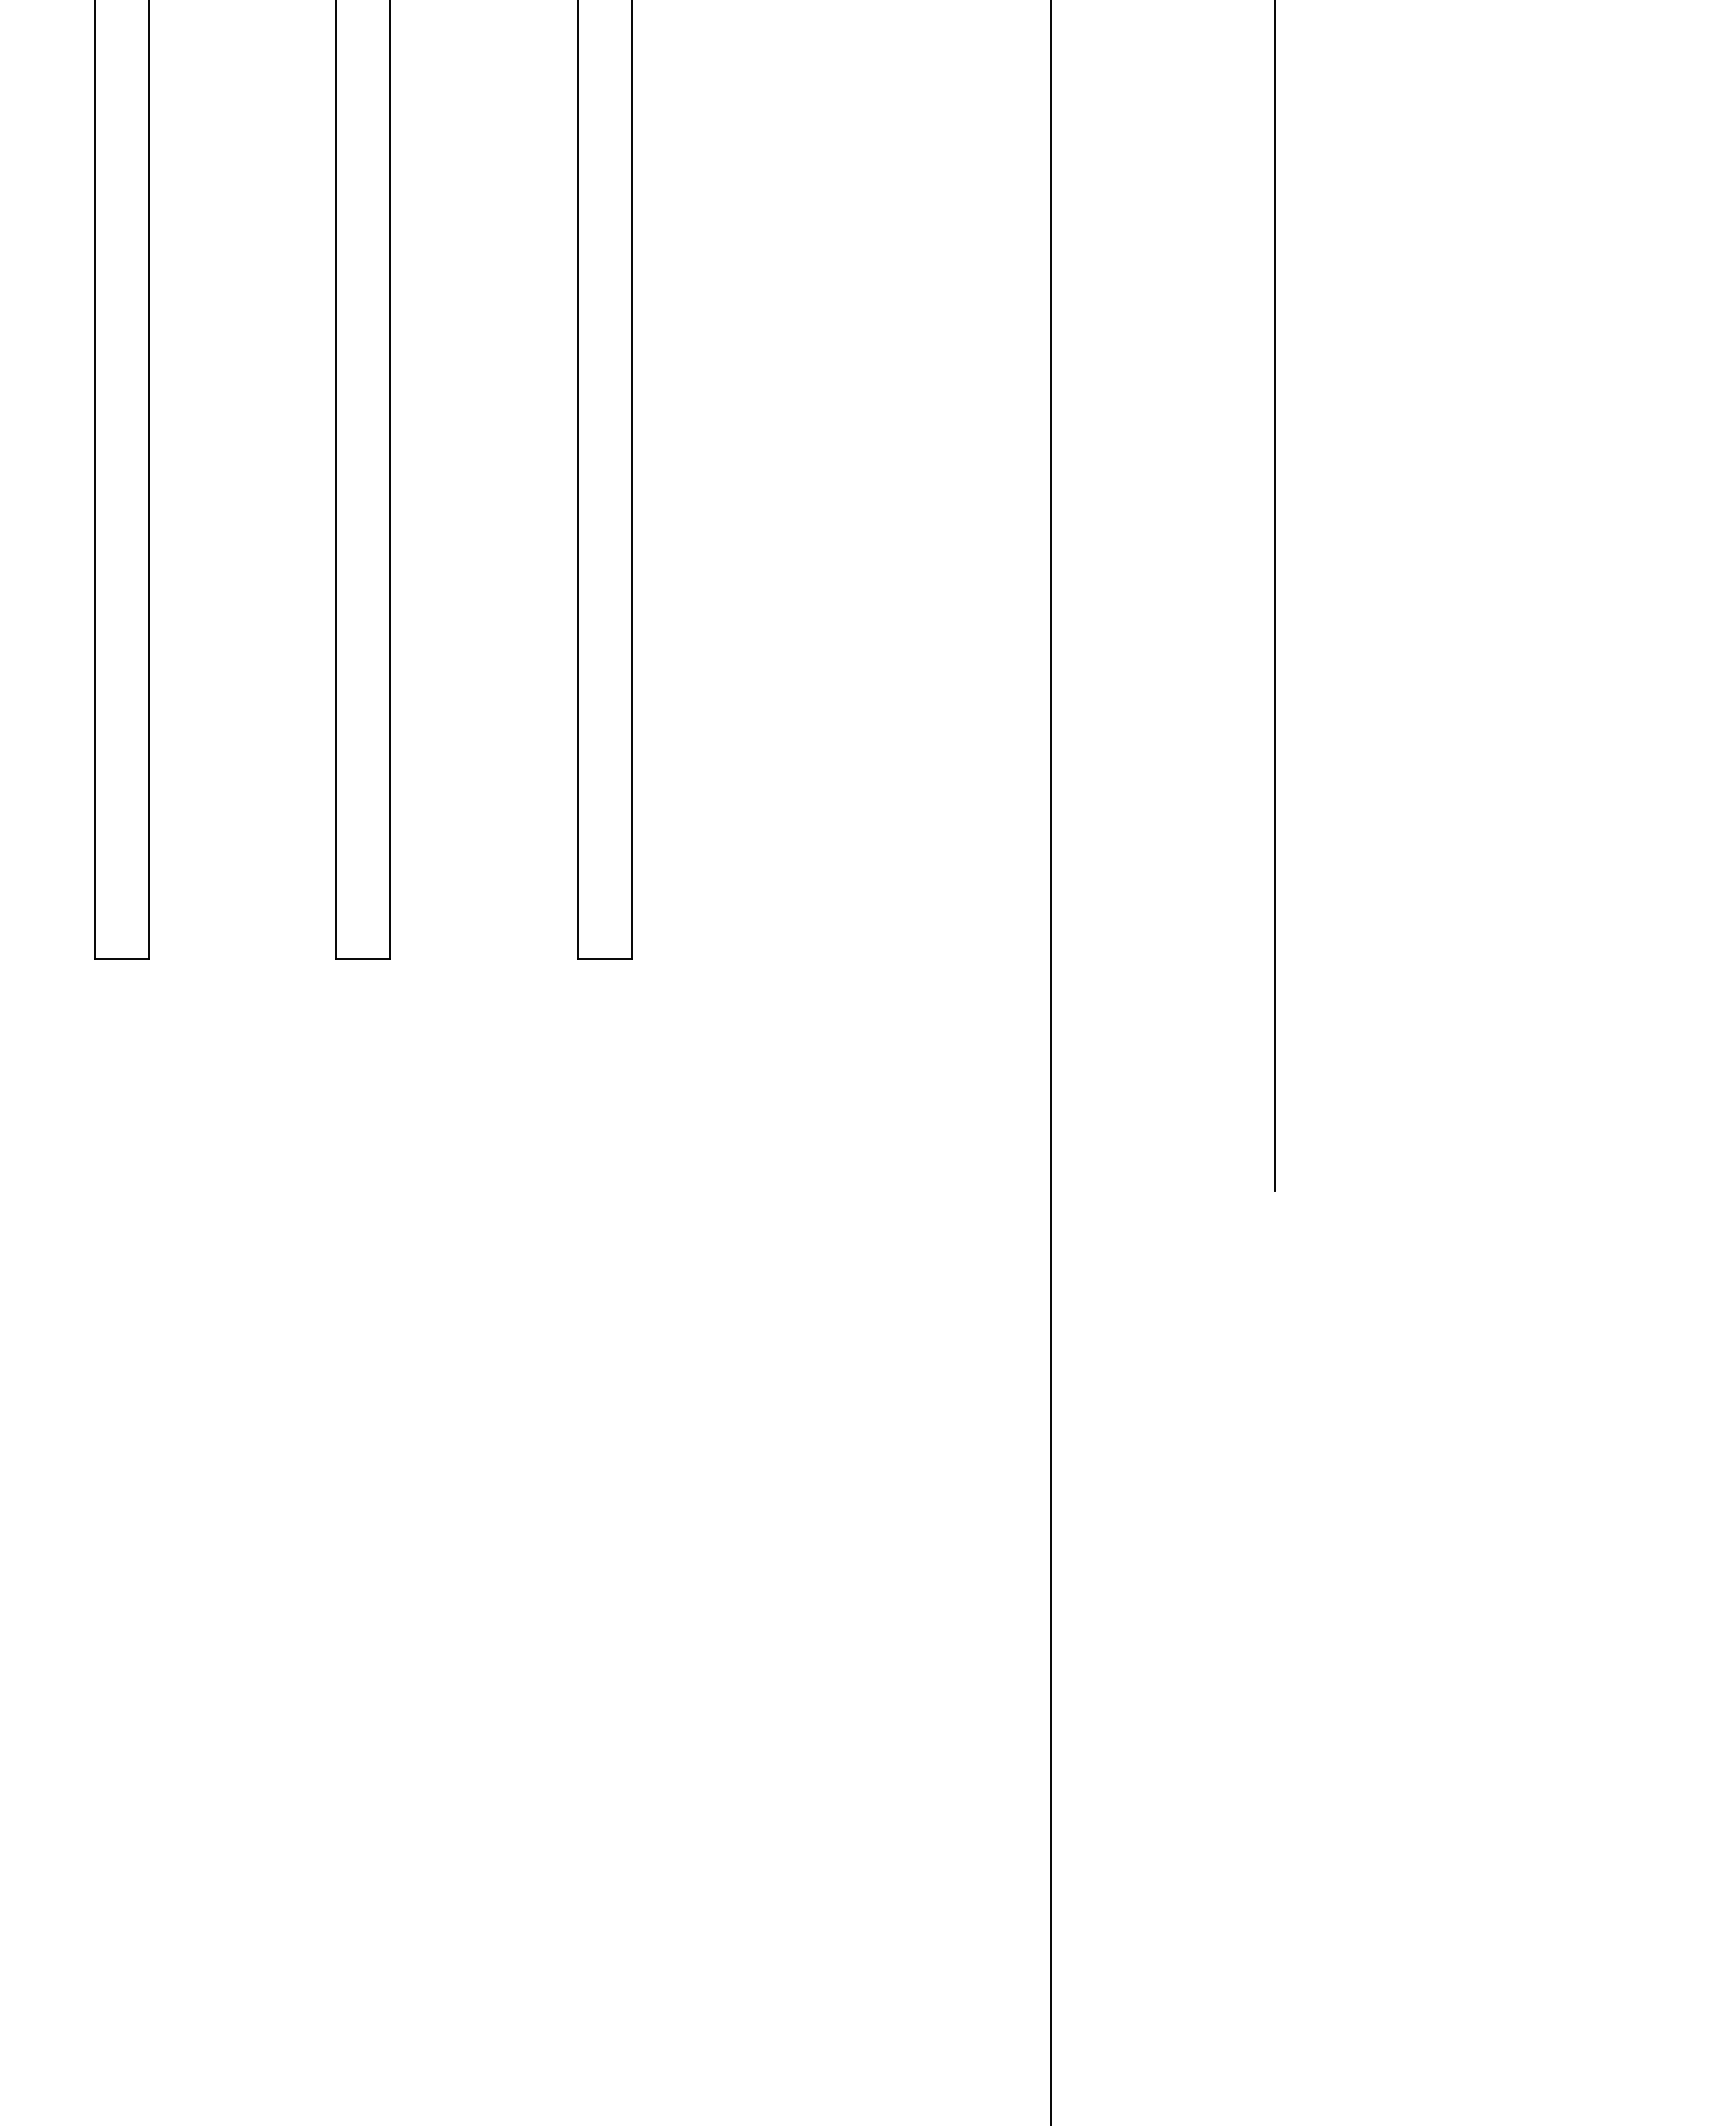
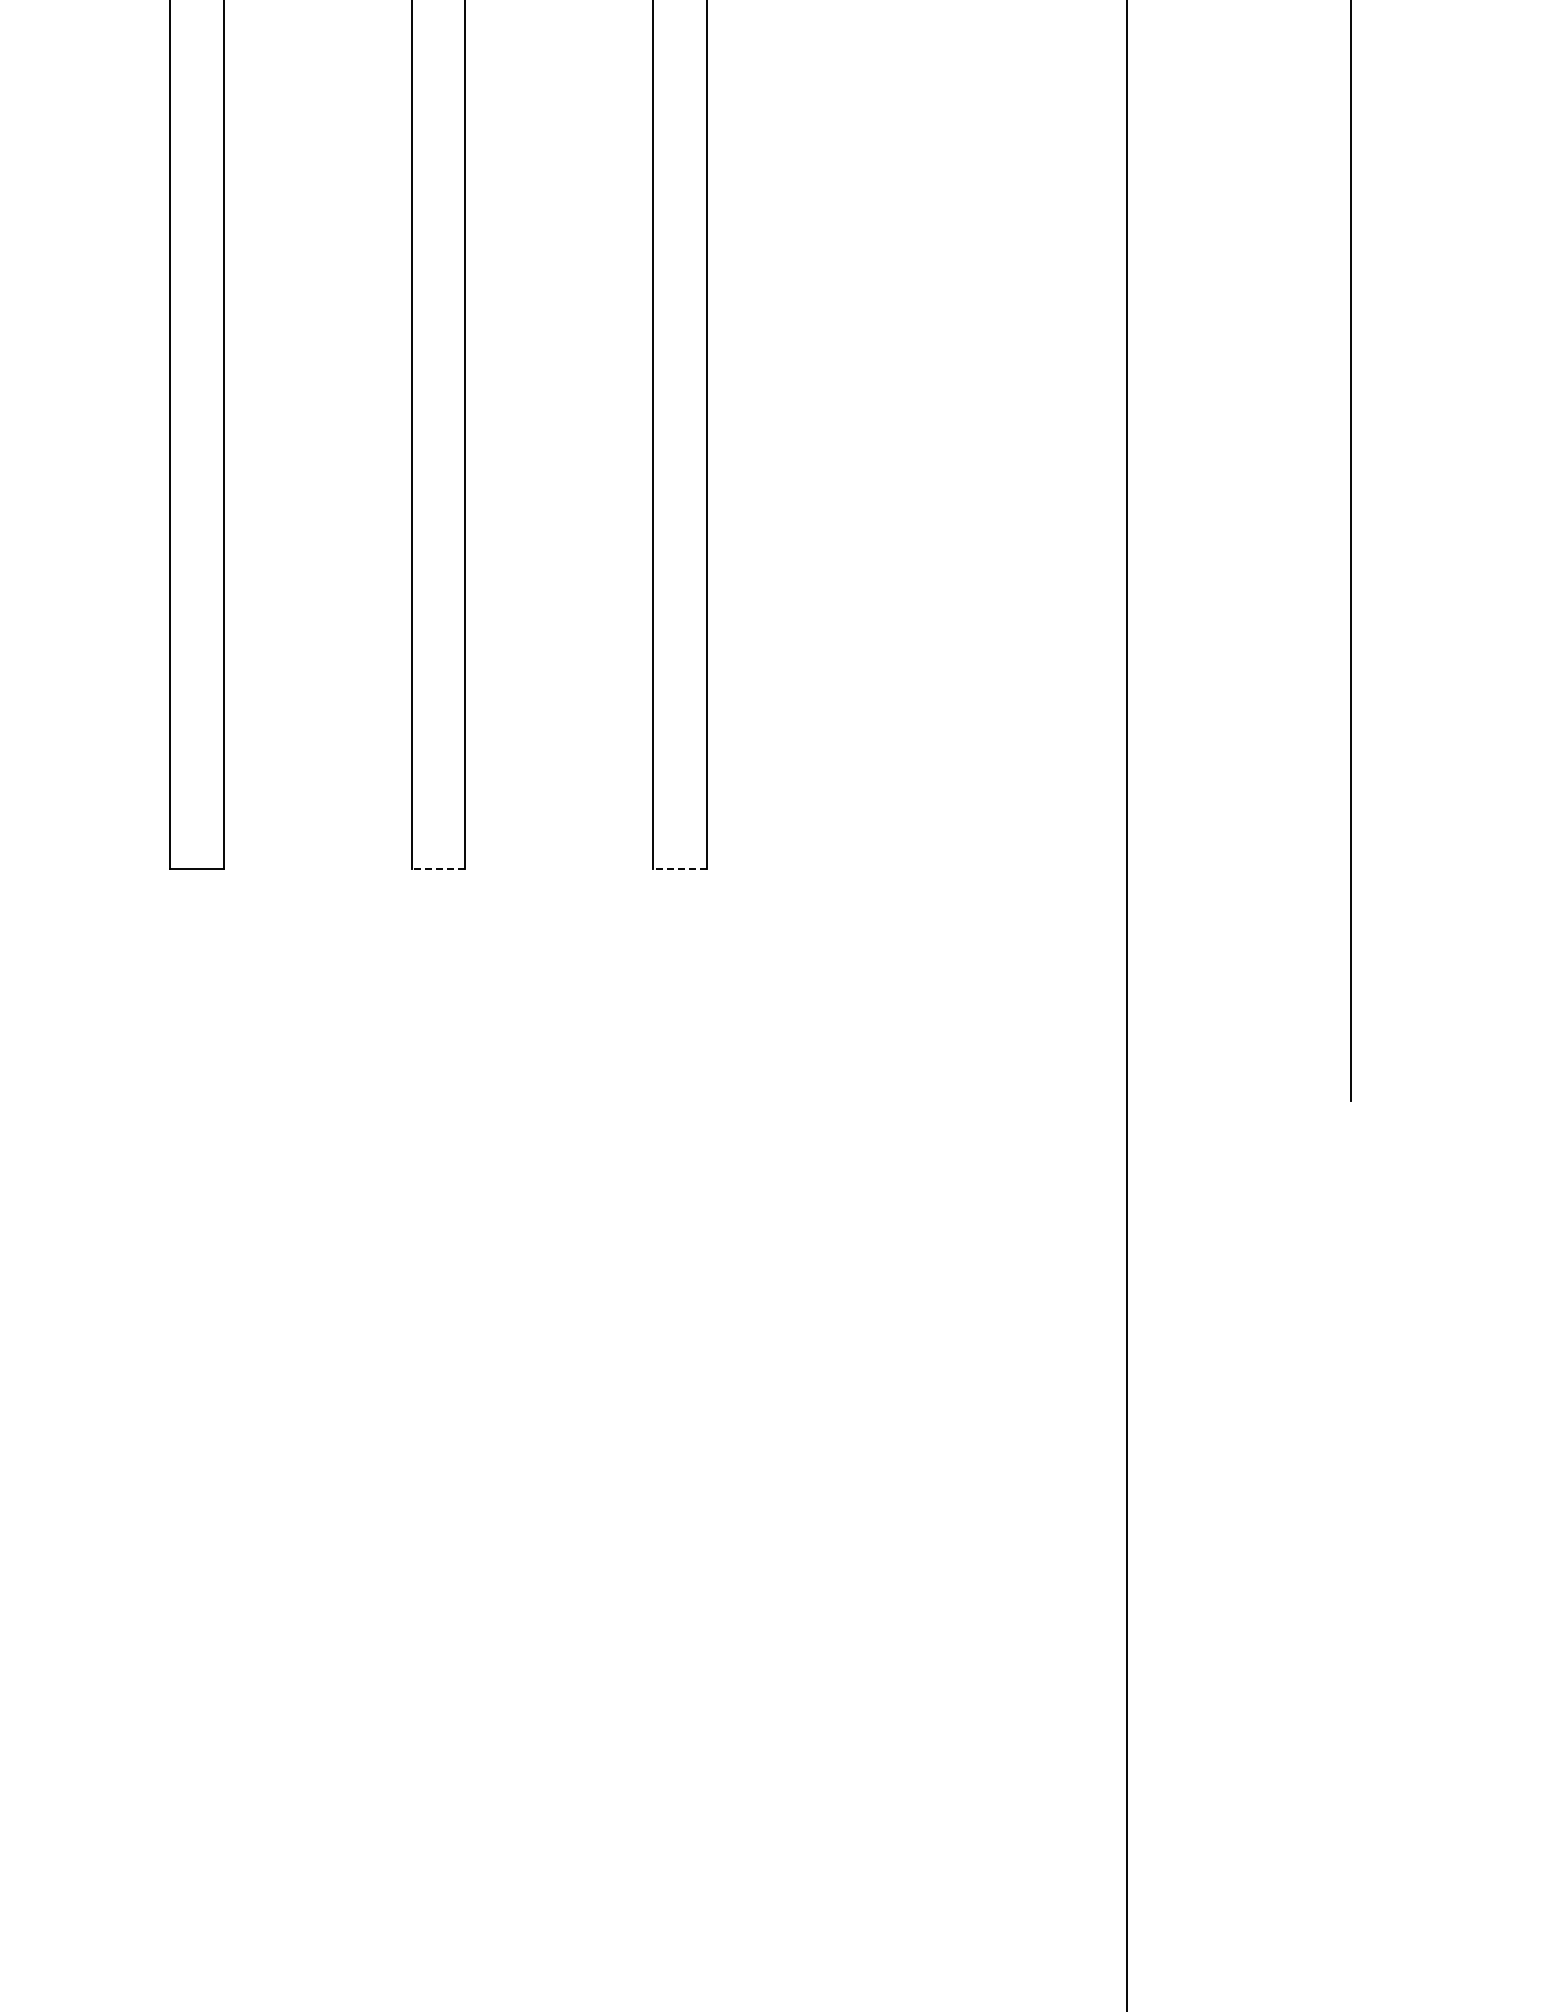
line: (363, 959) -> (438, 869), solid -> dashed
line: (604, 959) -> (679, 869), solid -> dashed

